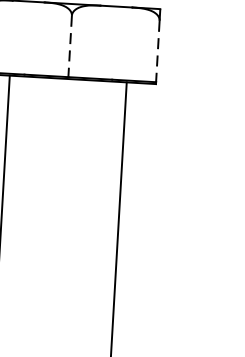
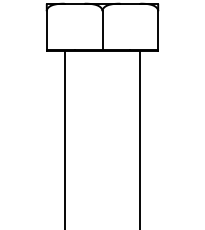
line: (70, 47) -> (102, 31), dashed -> solid
line: (158, 52) -> (158, 31), dashed -> solid

